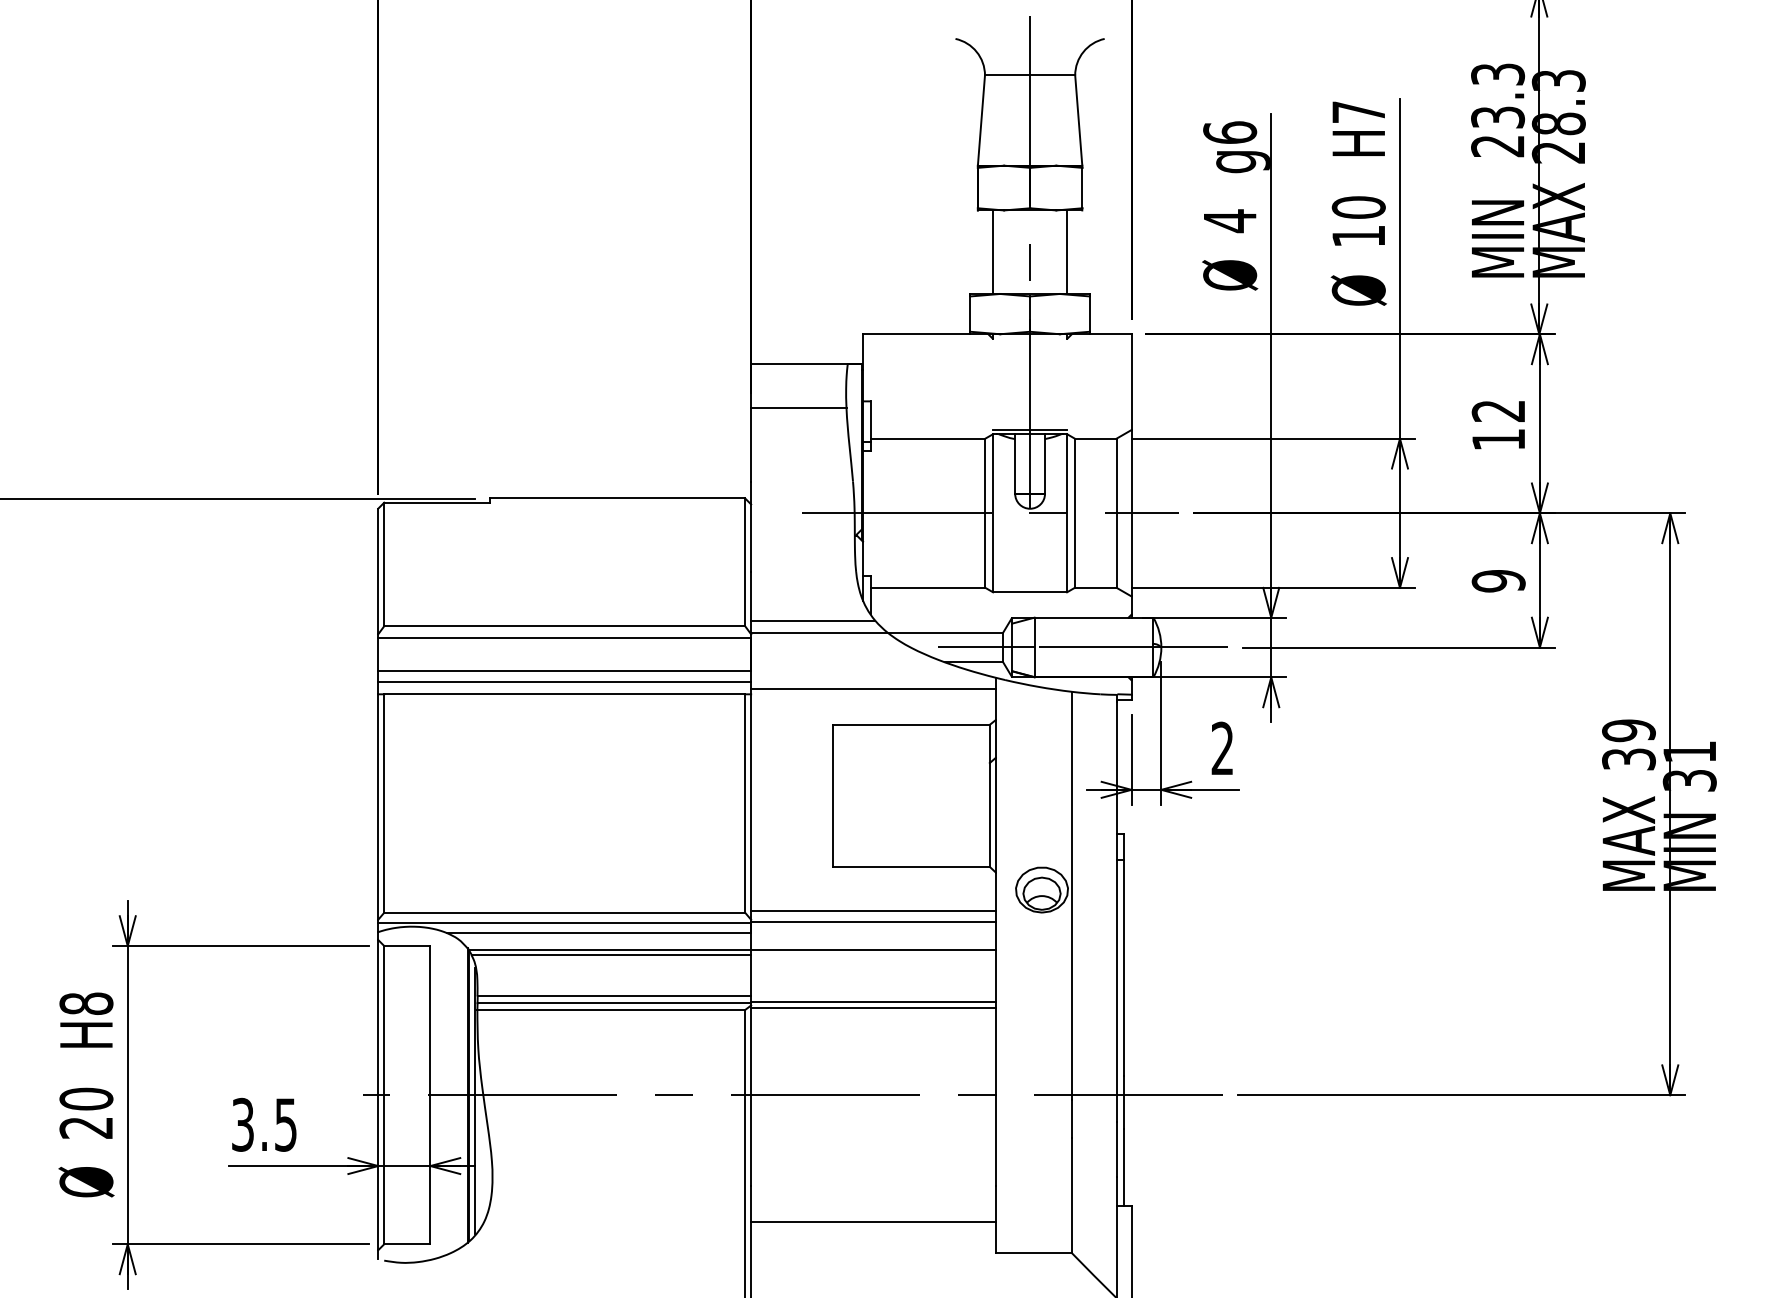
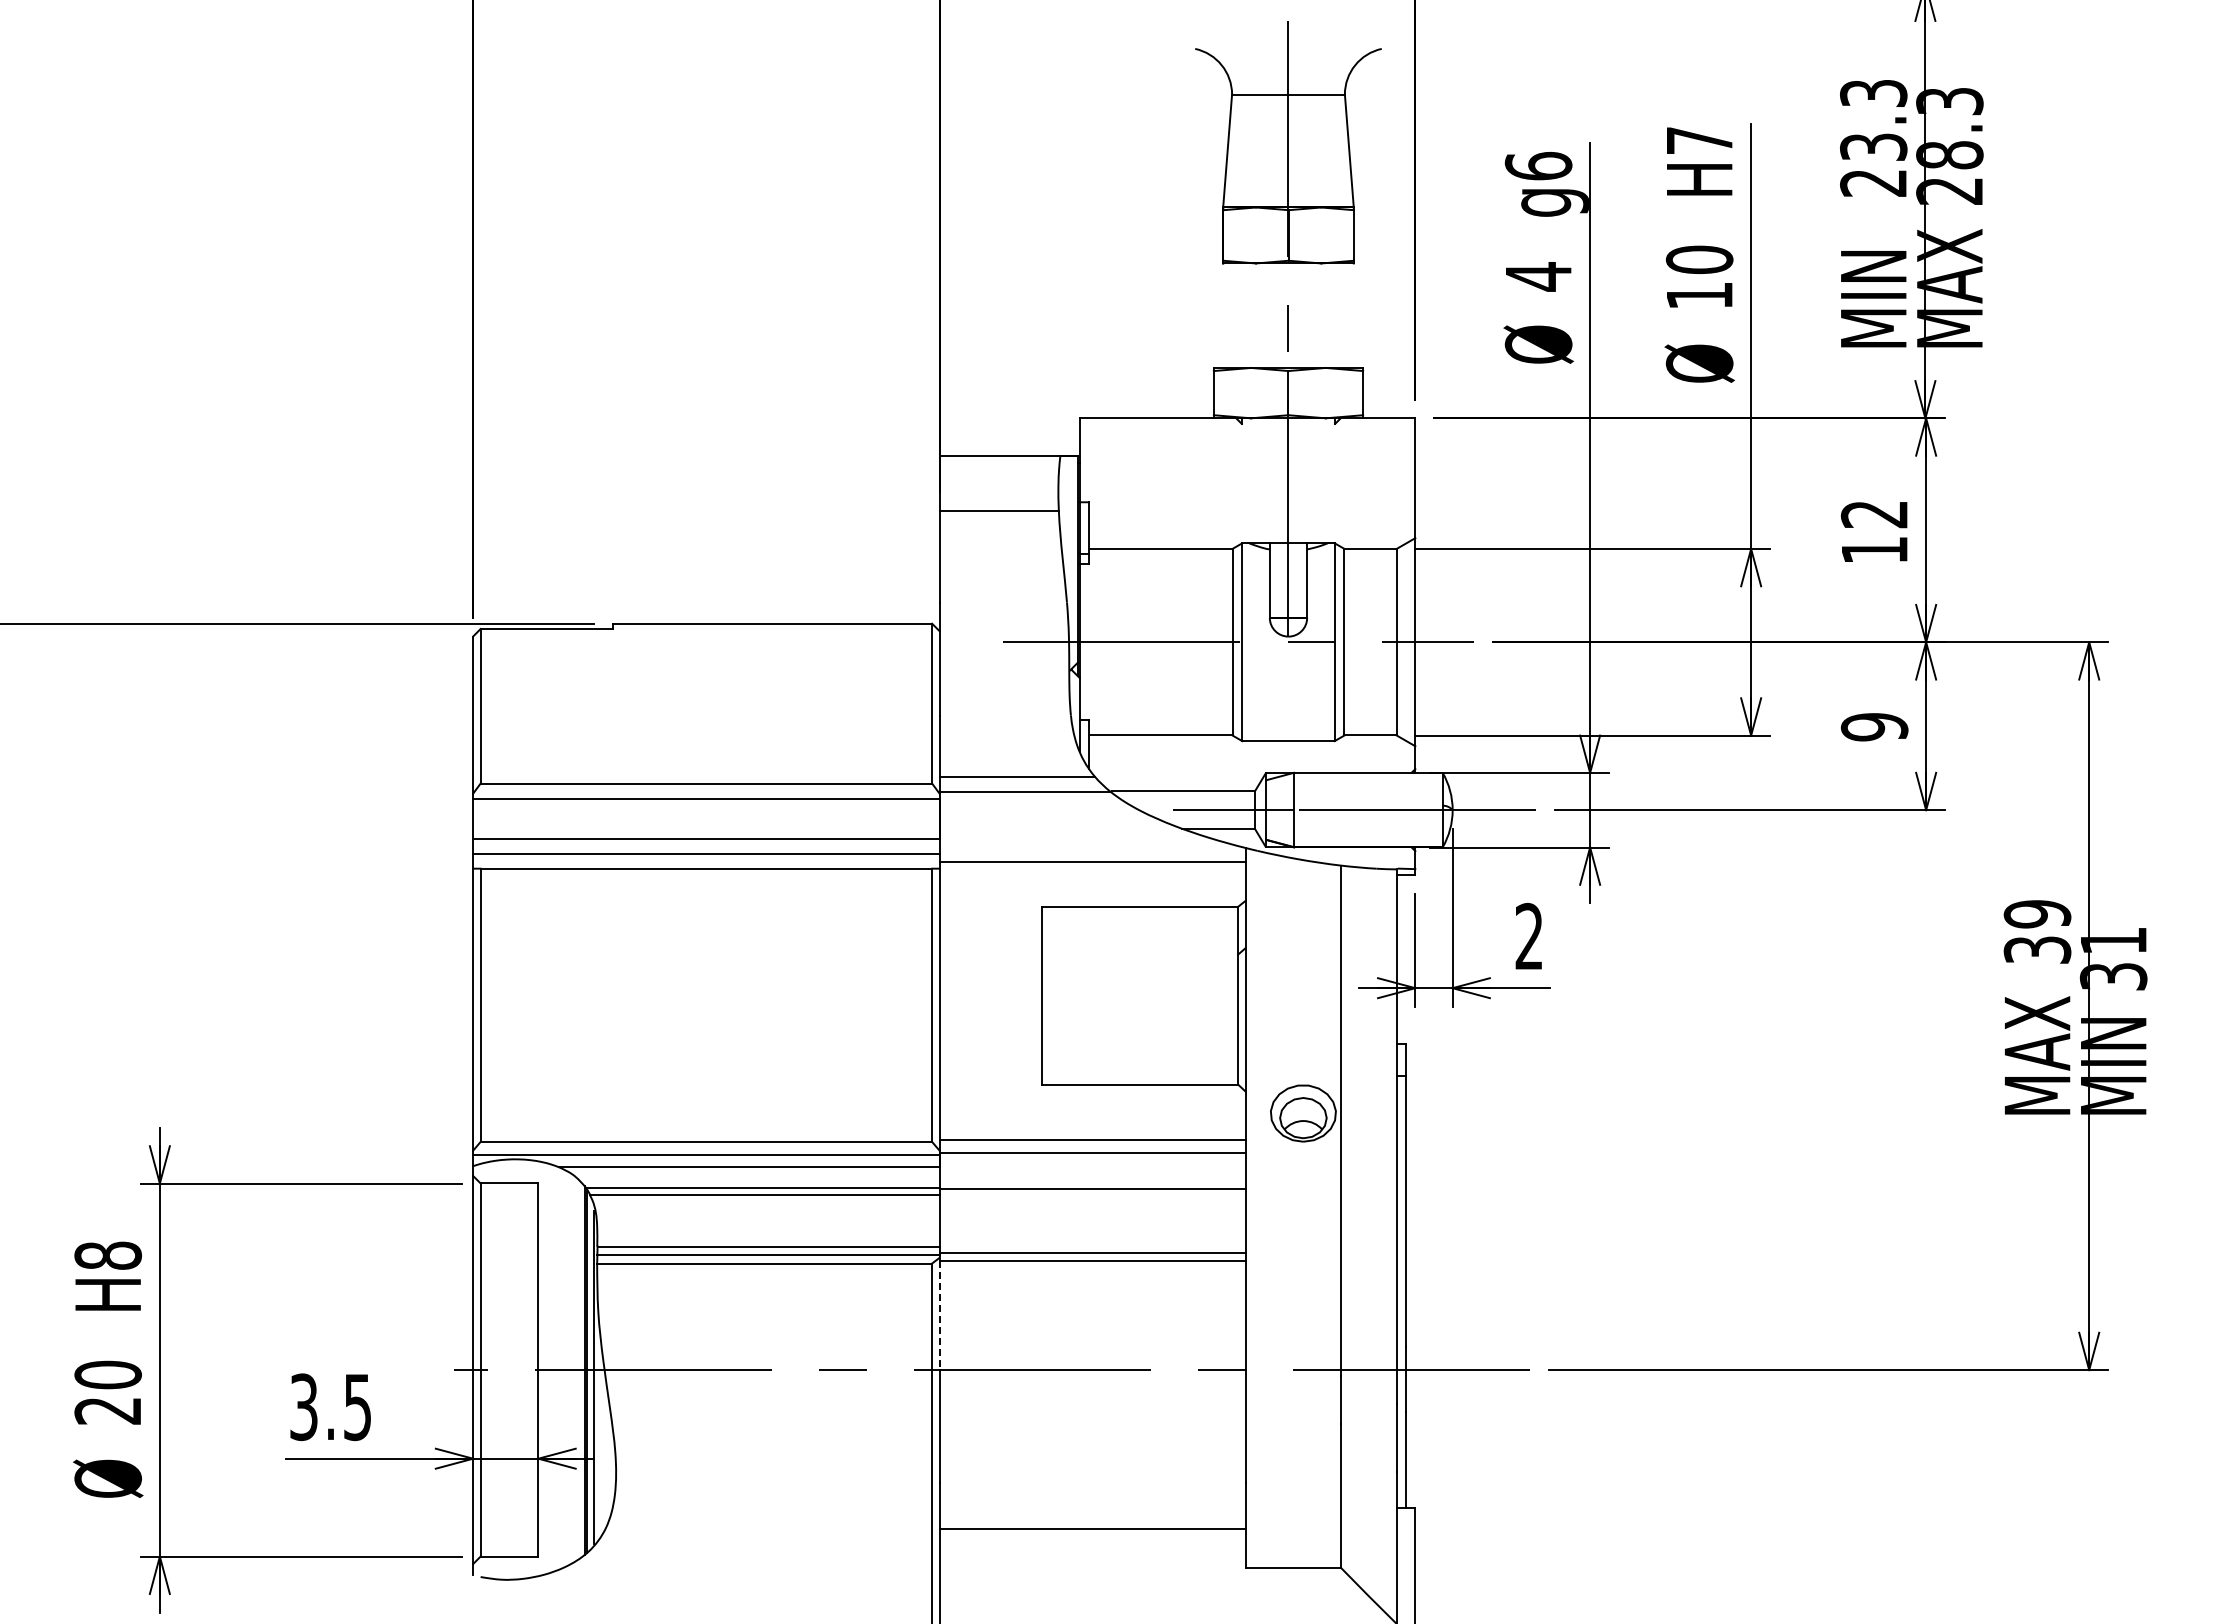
line: (992, 252) -> (1241, 315), removed
line: (1067, 252) -> (1335, 315), removed
line: (1030, 429) -> (1288, 537), removed
line: (751, 1052) -> (939, 1316), solid -> dashed

